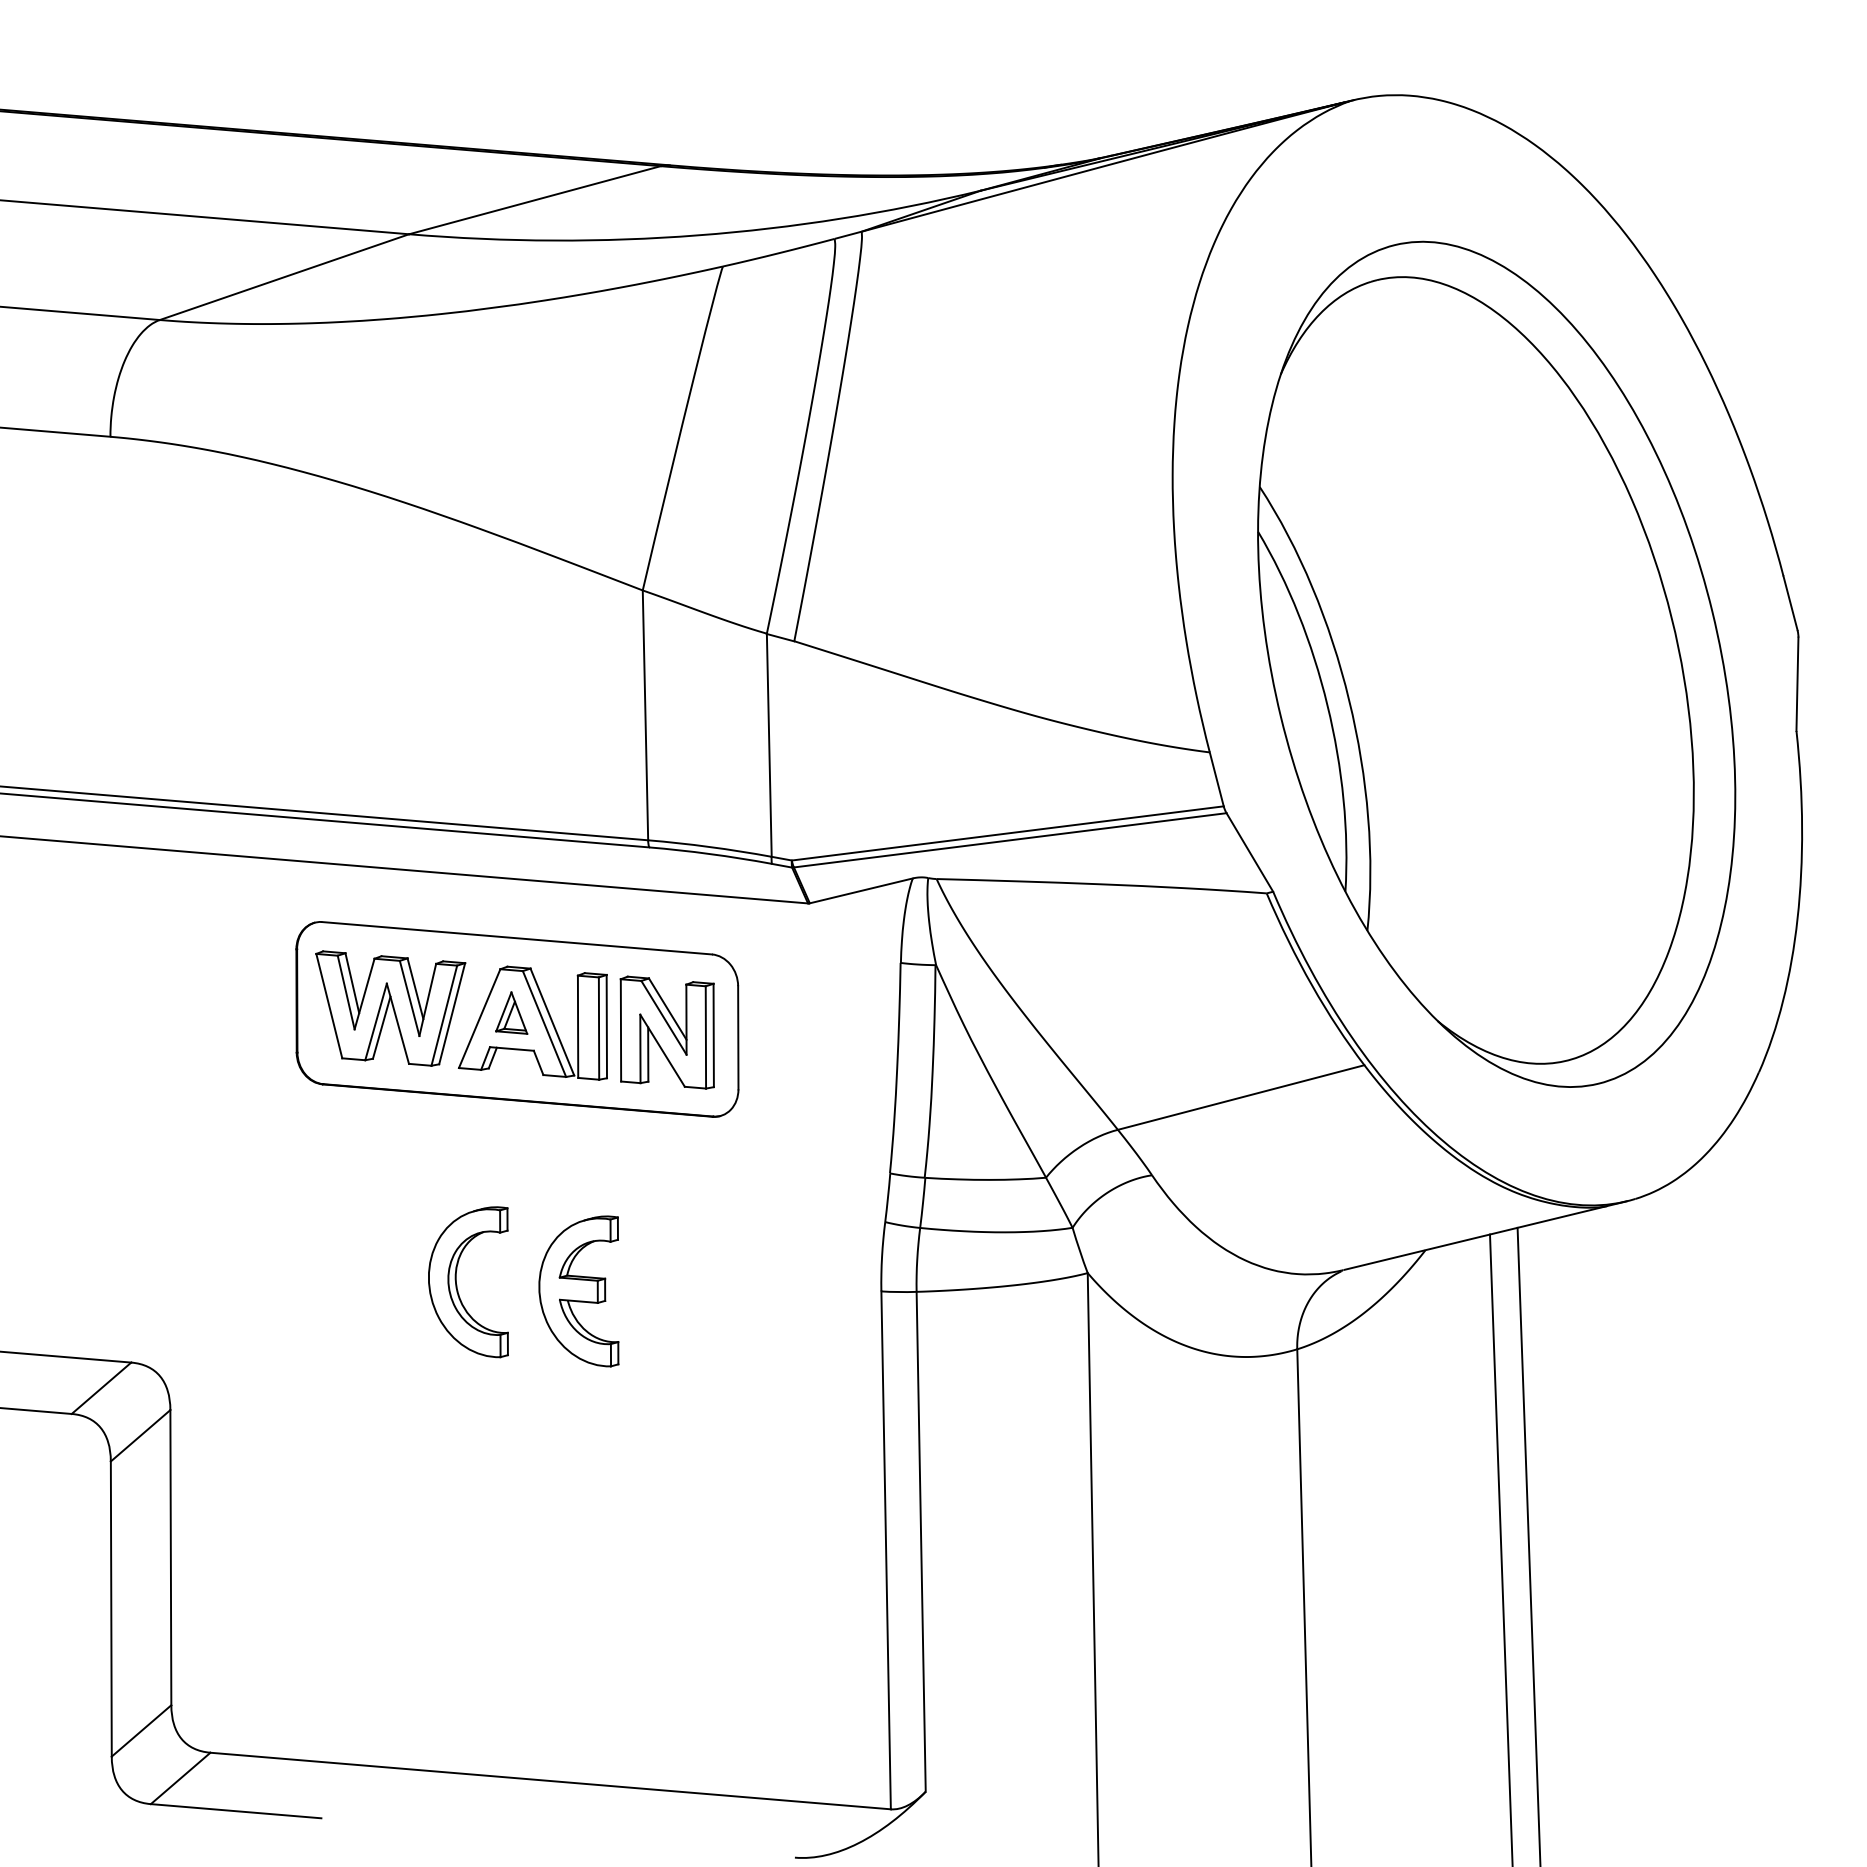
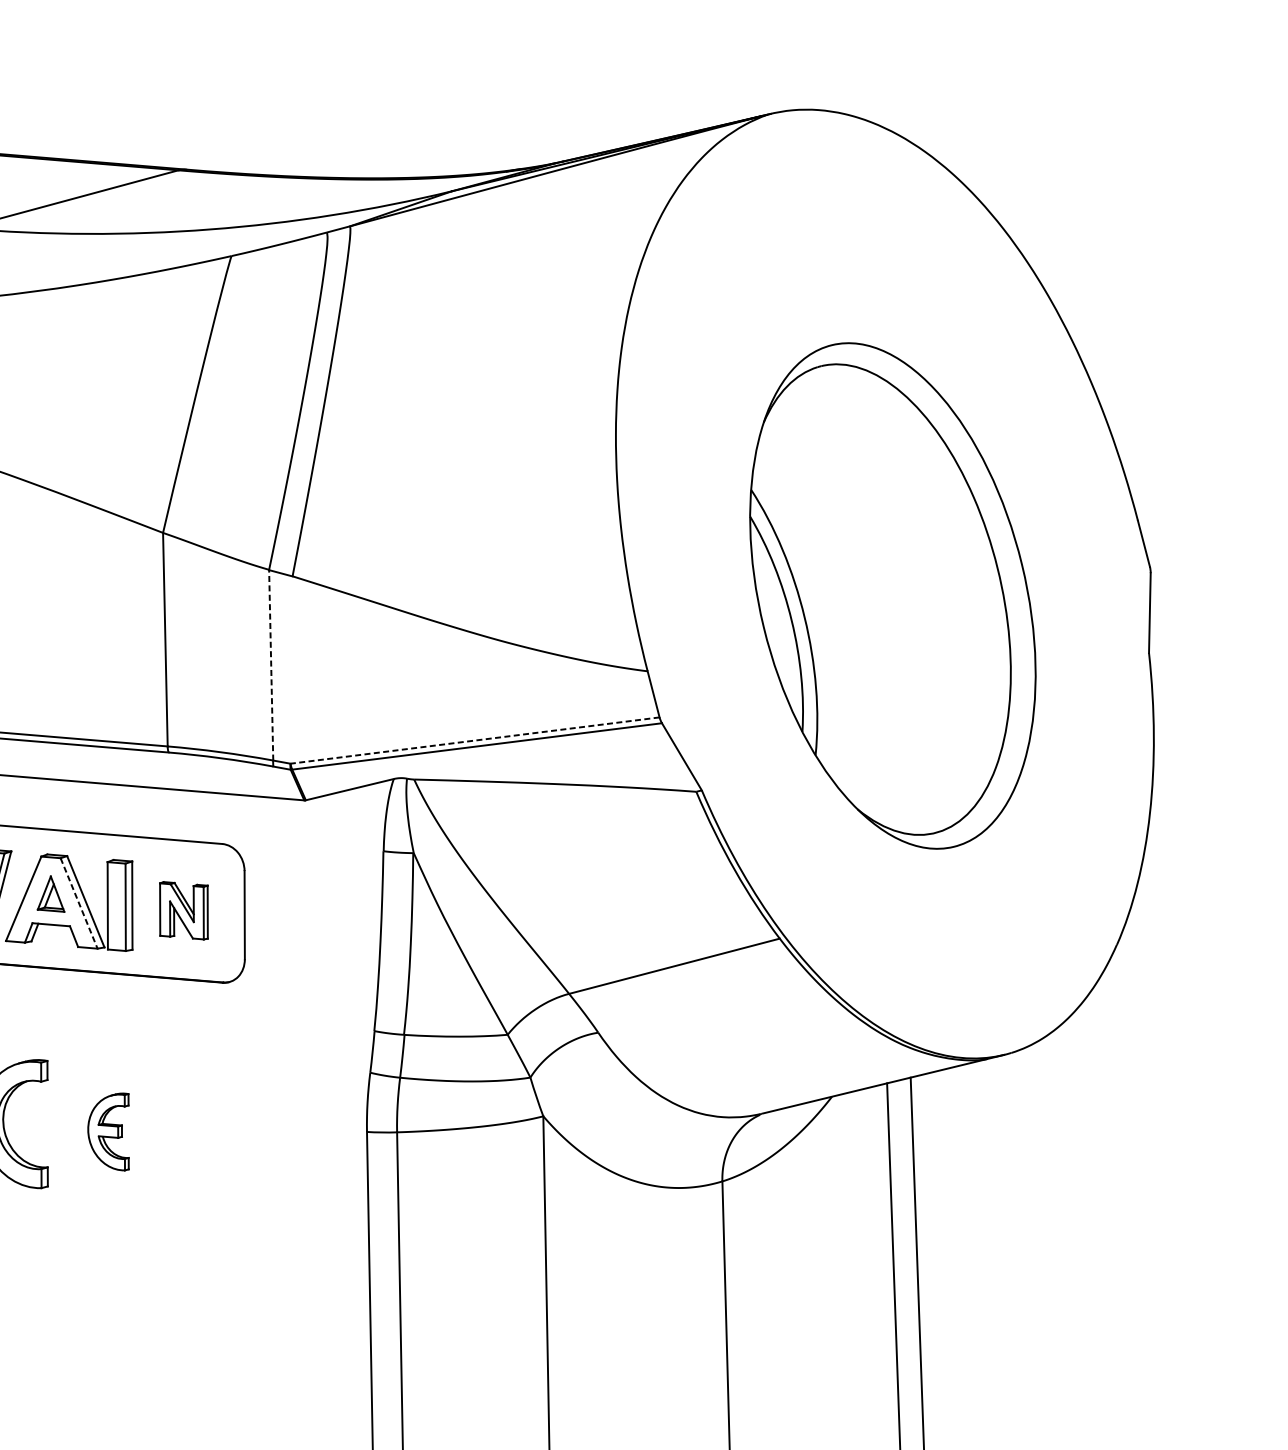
part: (1496, 663) -> (892, 595), size x0.7
line: (769, 745) -> (271, 665), solid -> dashed
line: (1007, 833) -> (474, 740), solid -> dashed
line: (544, 1024) -> (79, 903), solid -> dashed
part: (666, 1032) -> (183, 910), size x0.6
part: (578, 1291) -> (108, 1132), size x0.6

